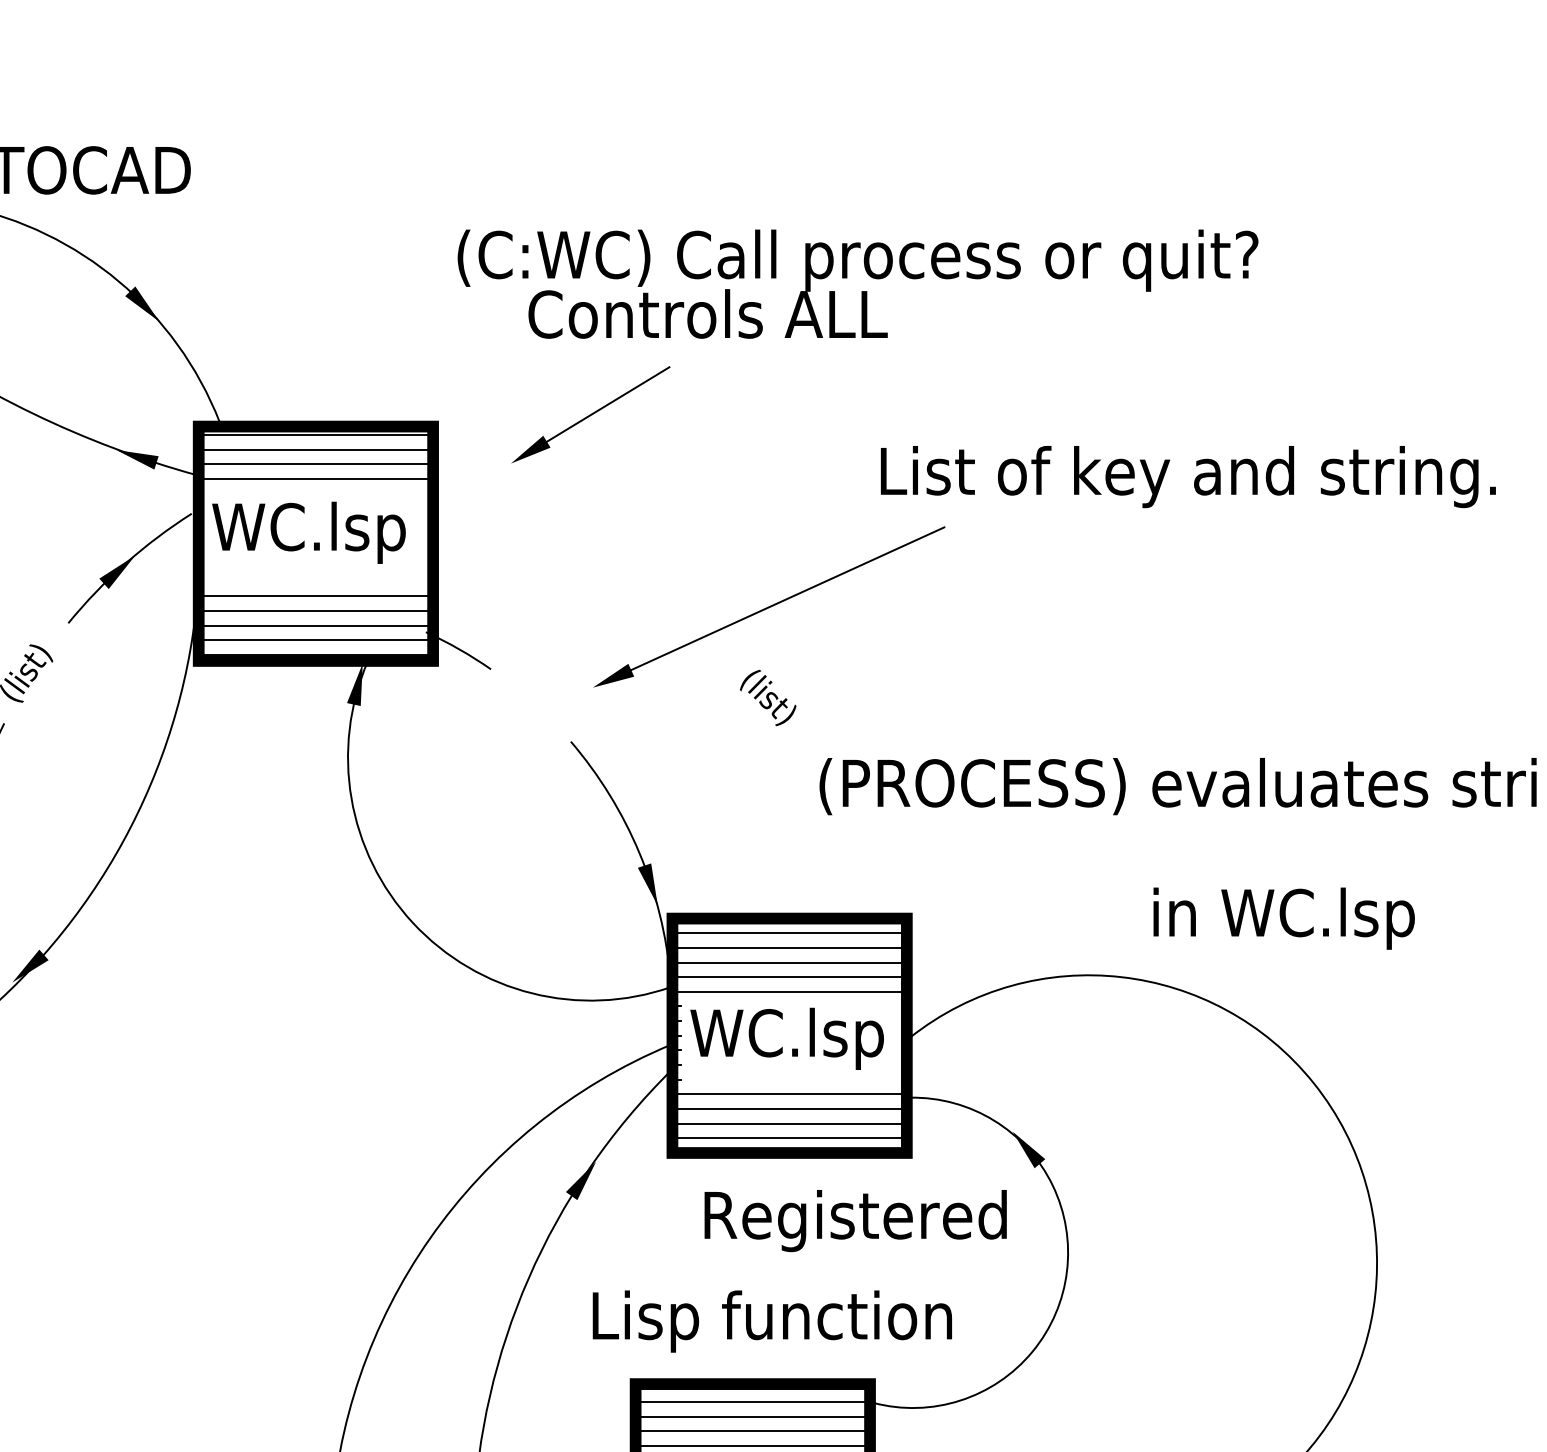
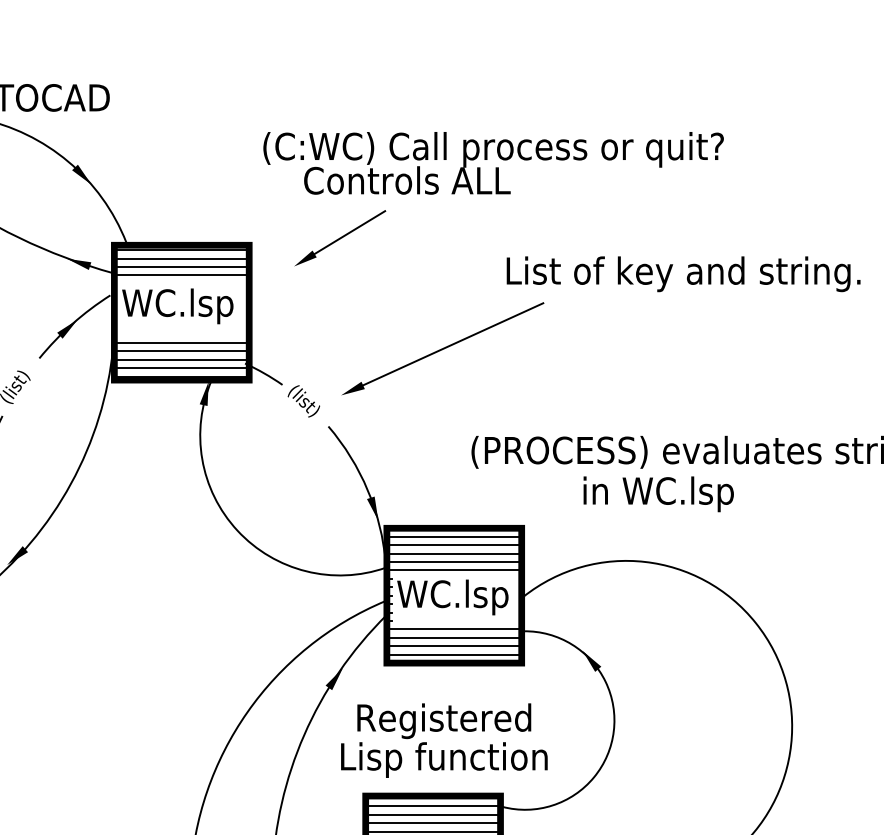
text: (767, 698) -> (303, 401), moved
text: (1283, 918) -> (658, 494), moved
text: (856, 1221) -> (444, 721), moved

